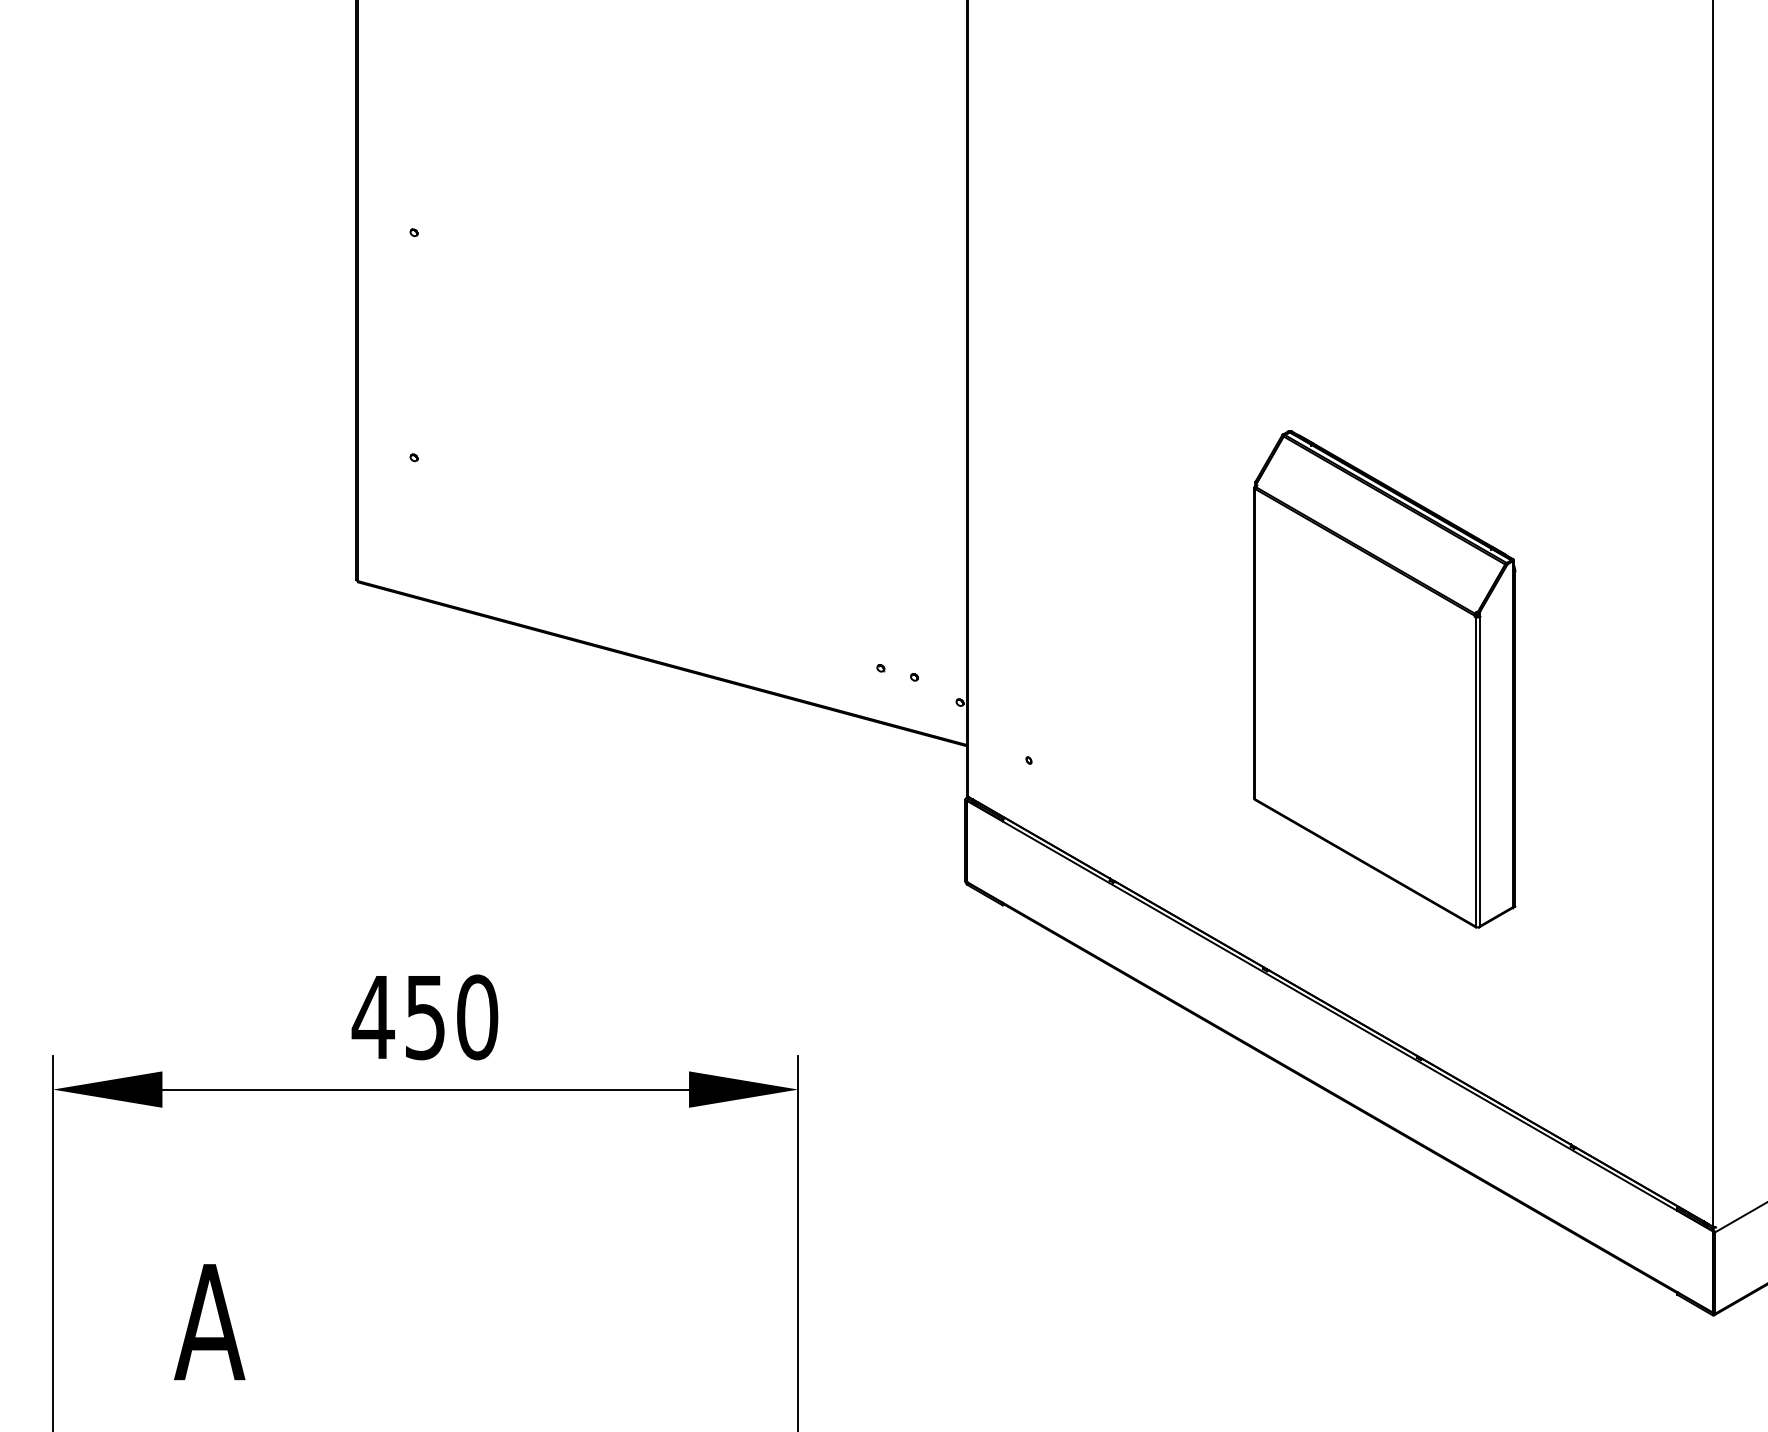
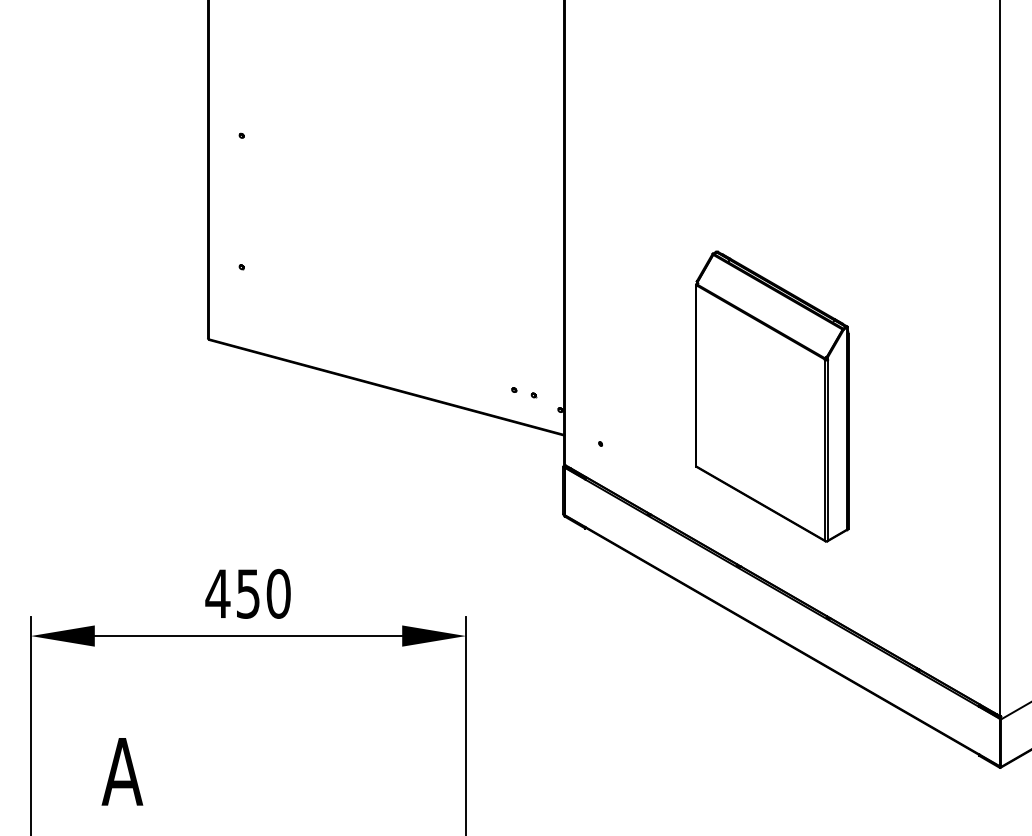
part: (1385, 679) -> (772, 396), moved

